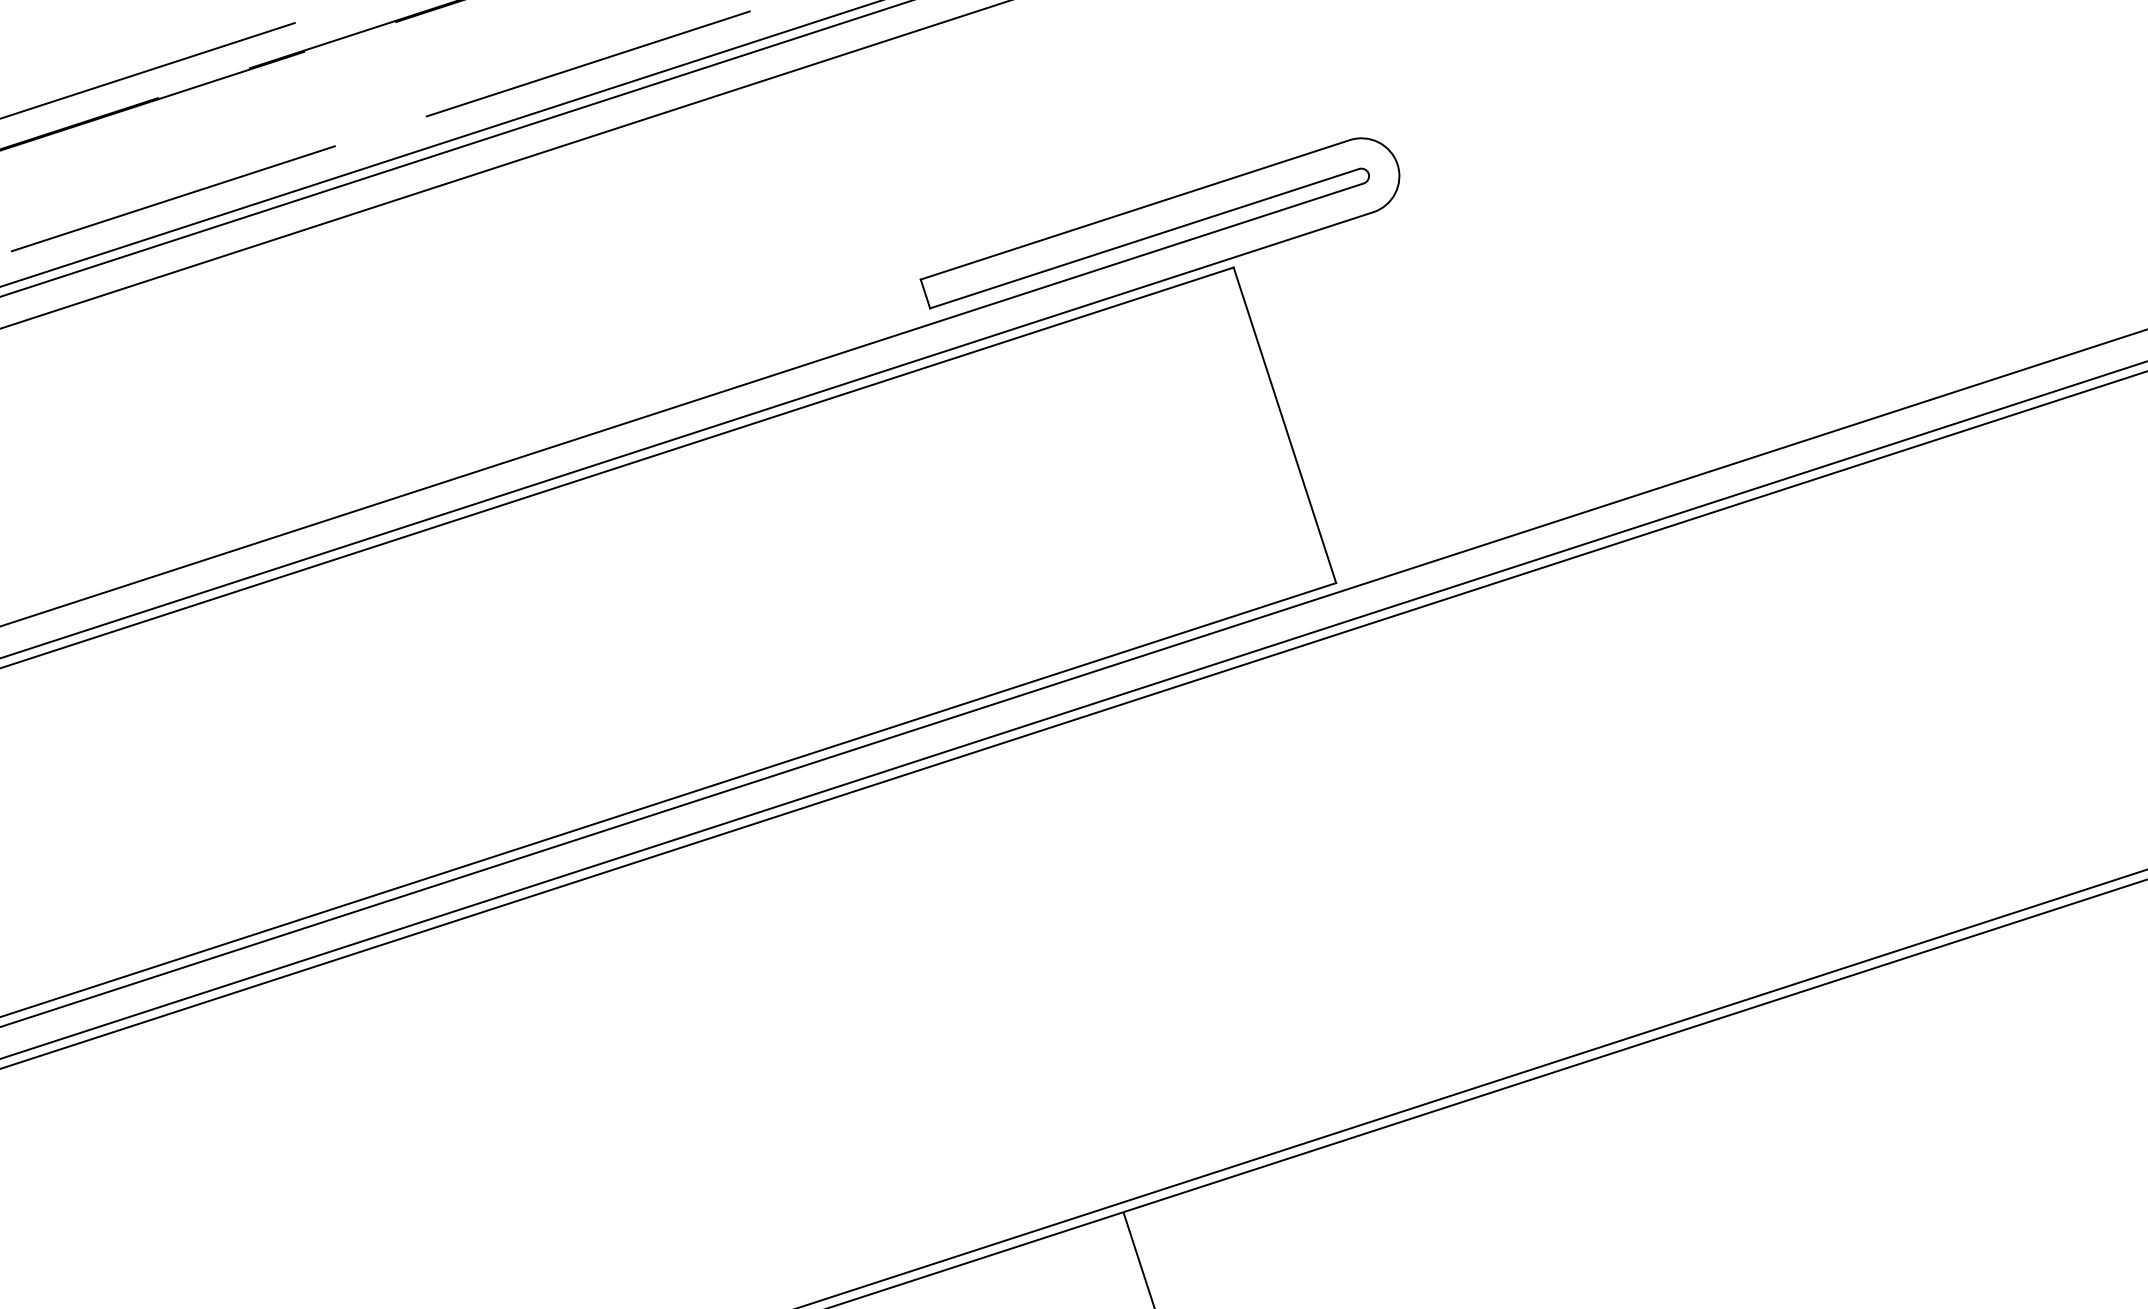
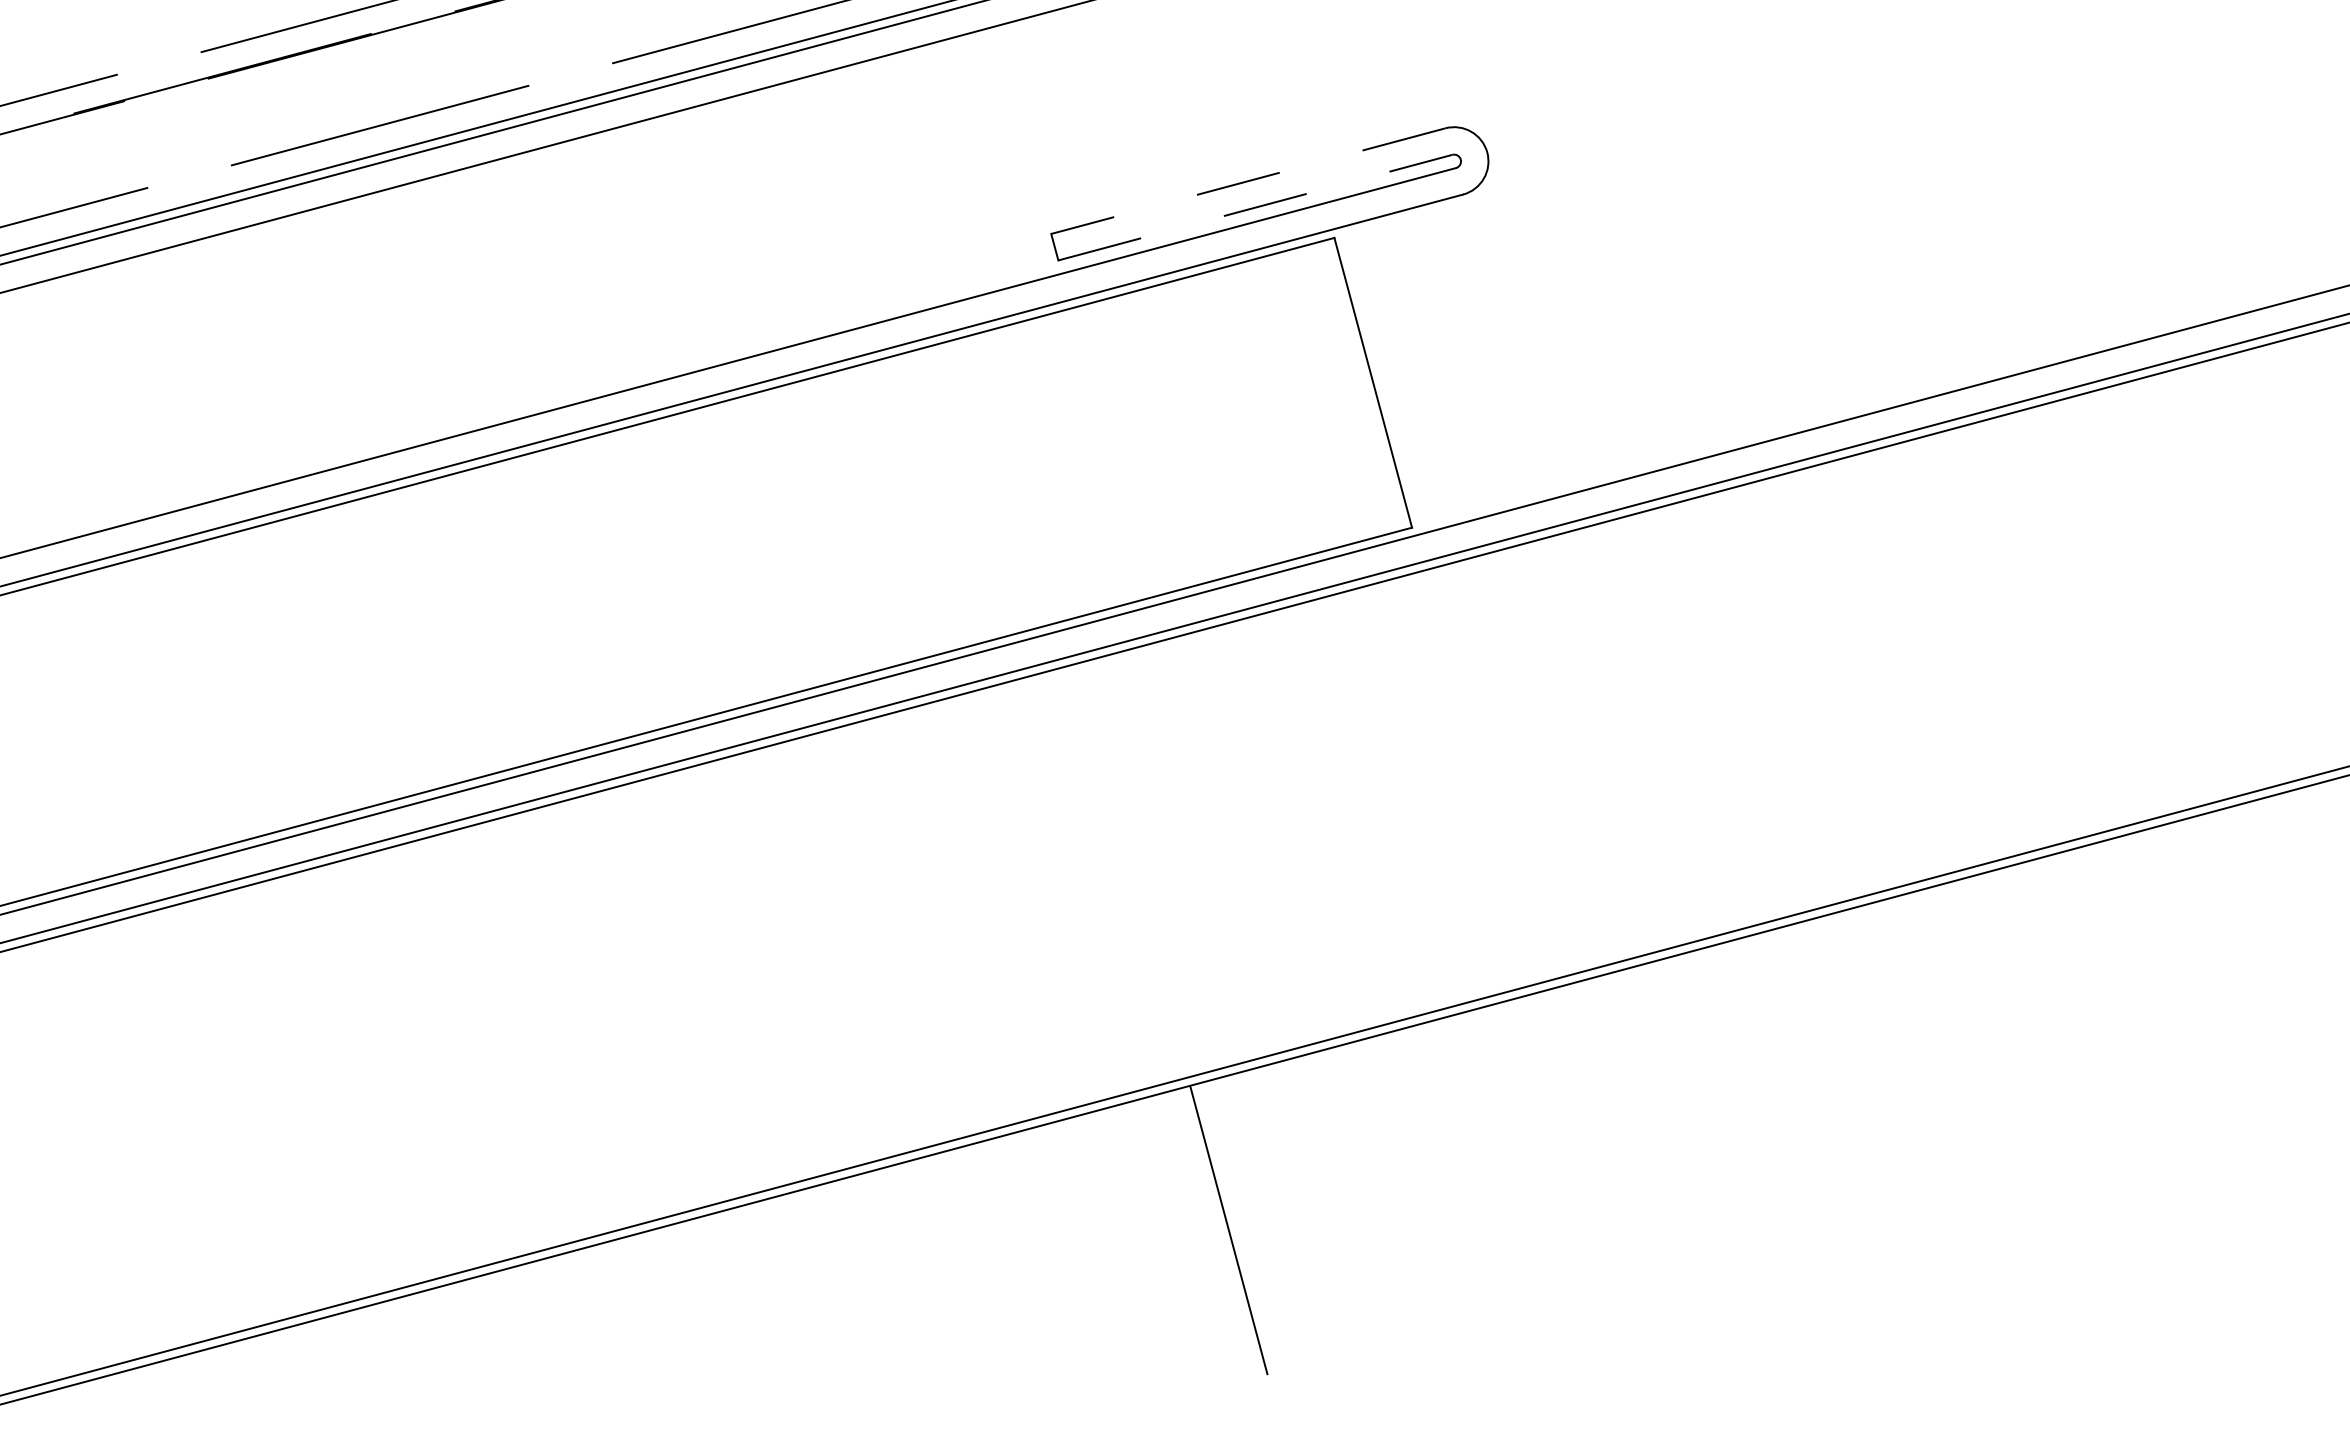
line: (1135, 210) -> (1248, 181), solid -> dashed
line: (1144, 238) -> (1255, 207), solid -> dashed

